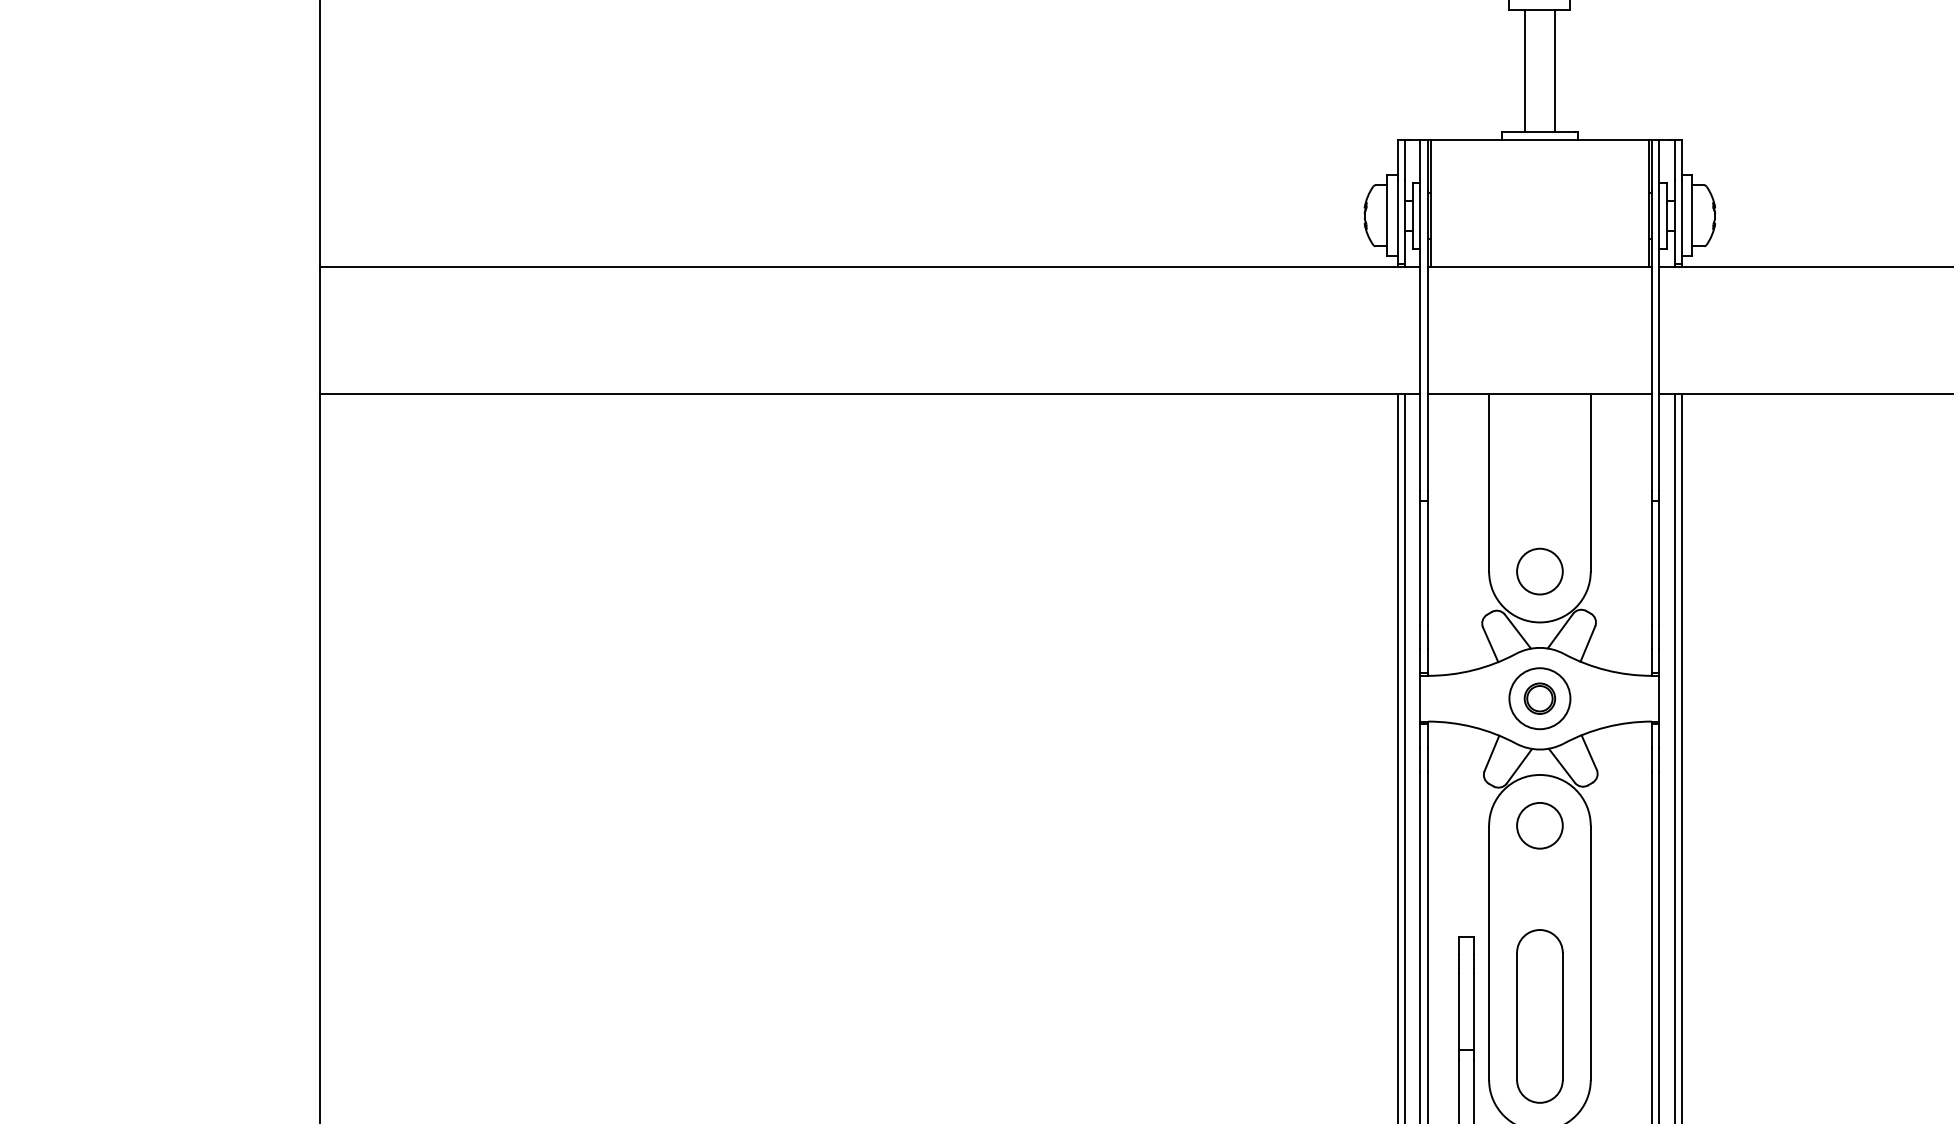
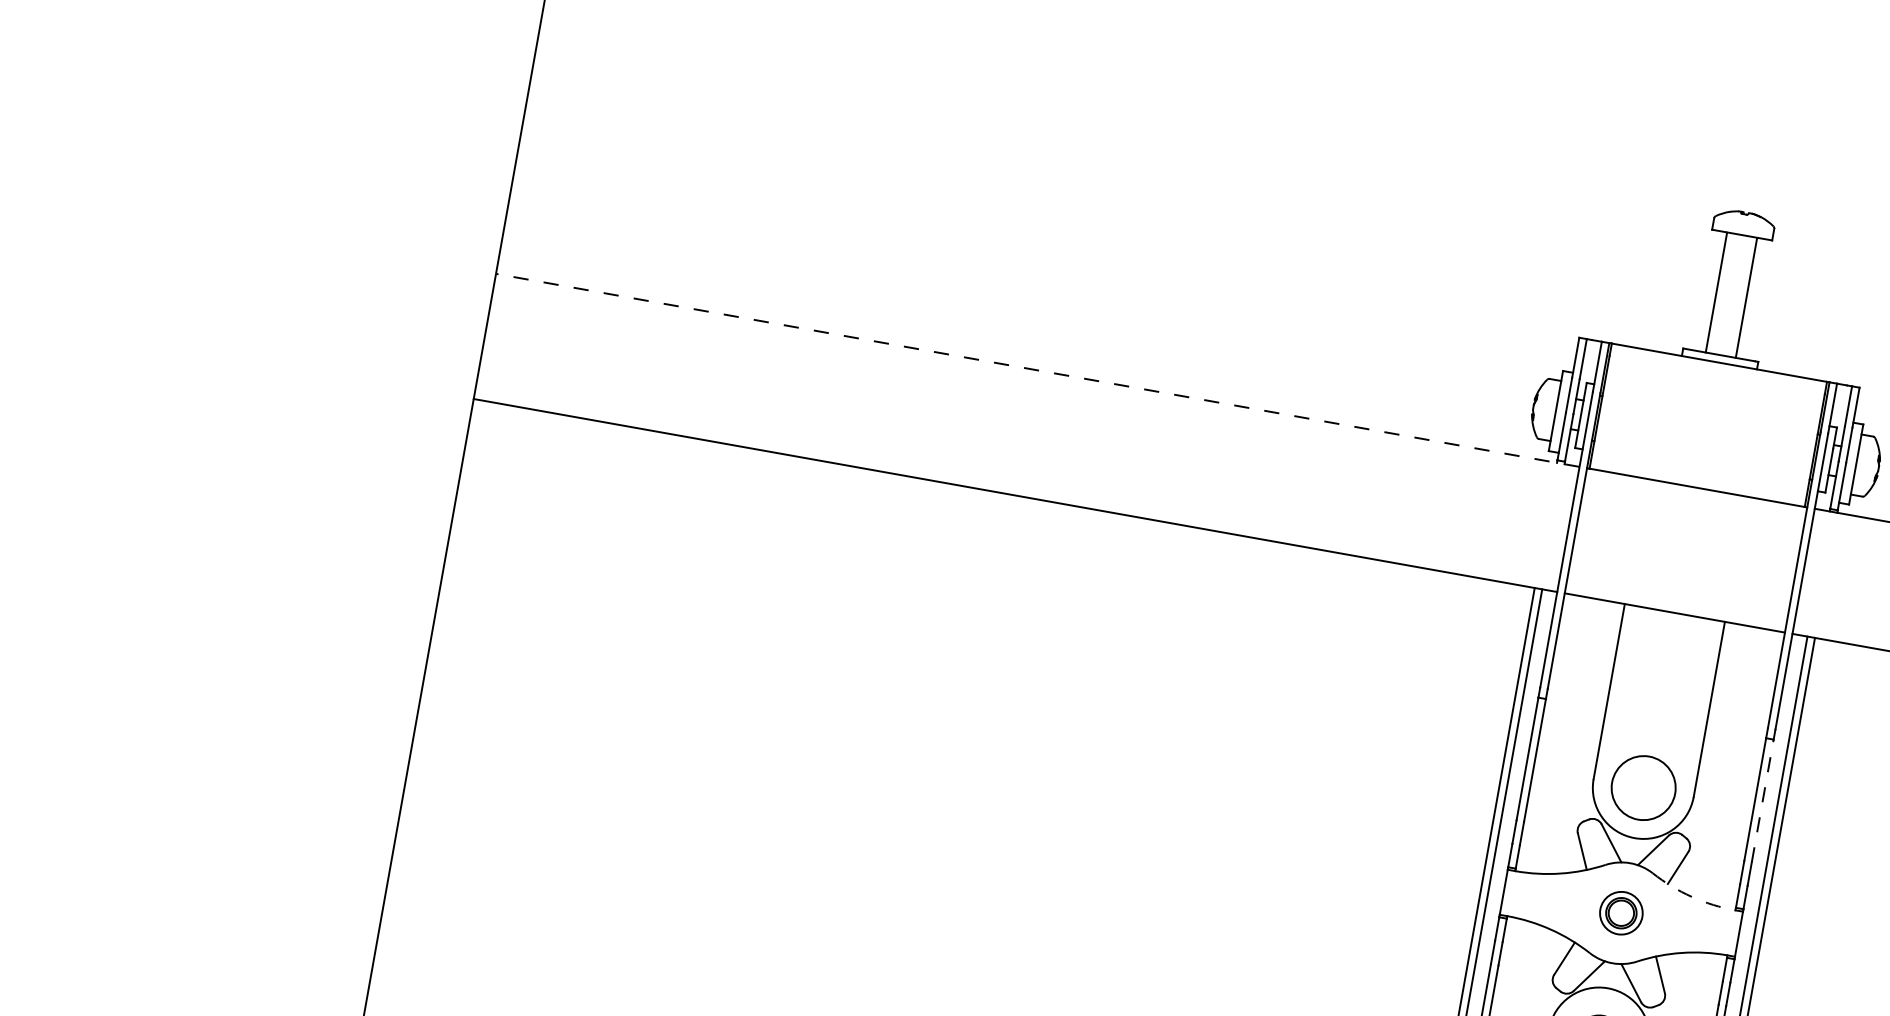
line: (869, 266) -> (1037, 370), solid -> dashed
line: (1659, 562) -> (1762, 800), solid -> dashed
circle: (1539, 571) -> (1643, 787), size x1.4
arc: (1606, 670) -> (1691, 897), solid -> dashed
circle: (1539, 698) -> (1620, 912), size x0.7

